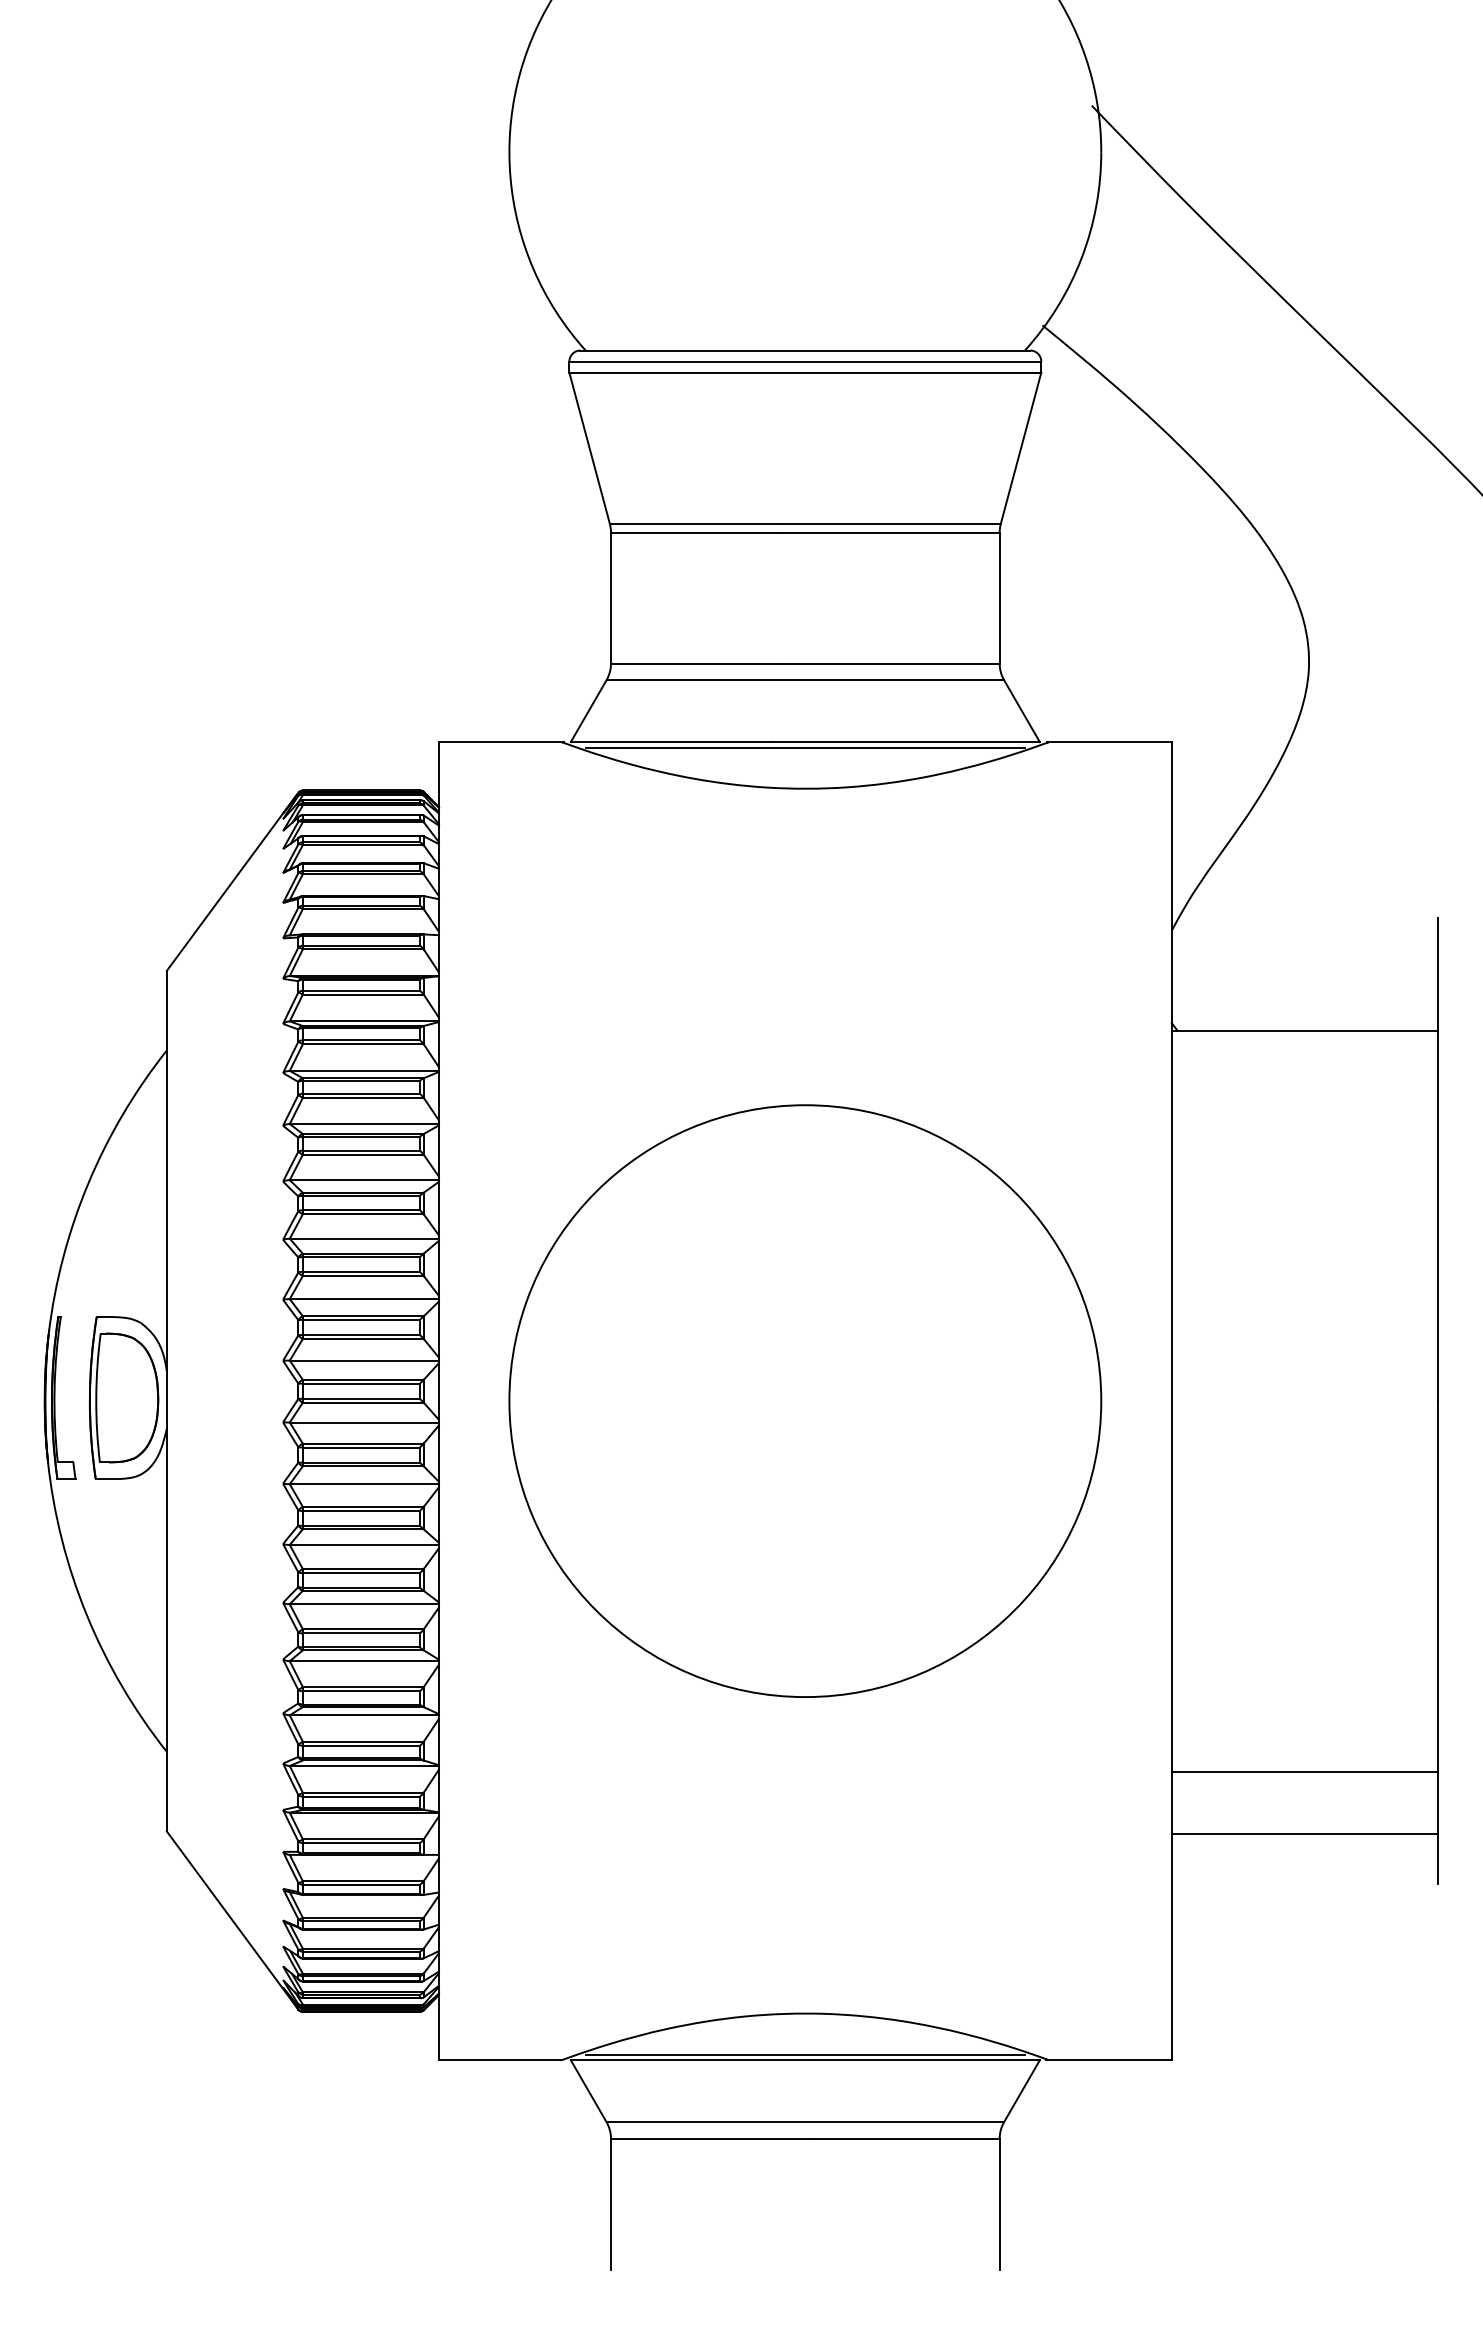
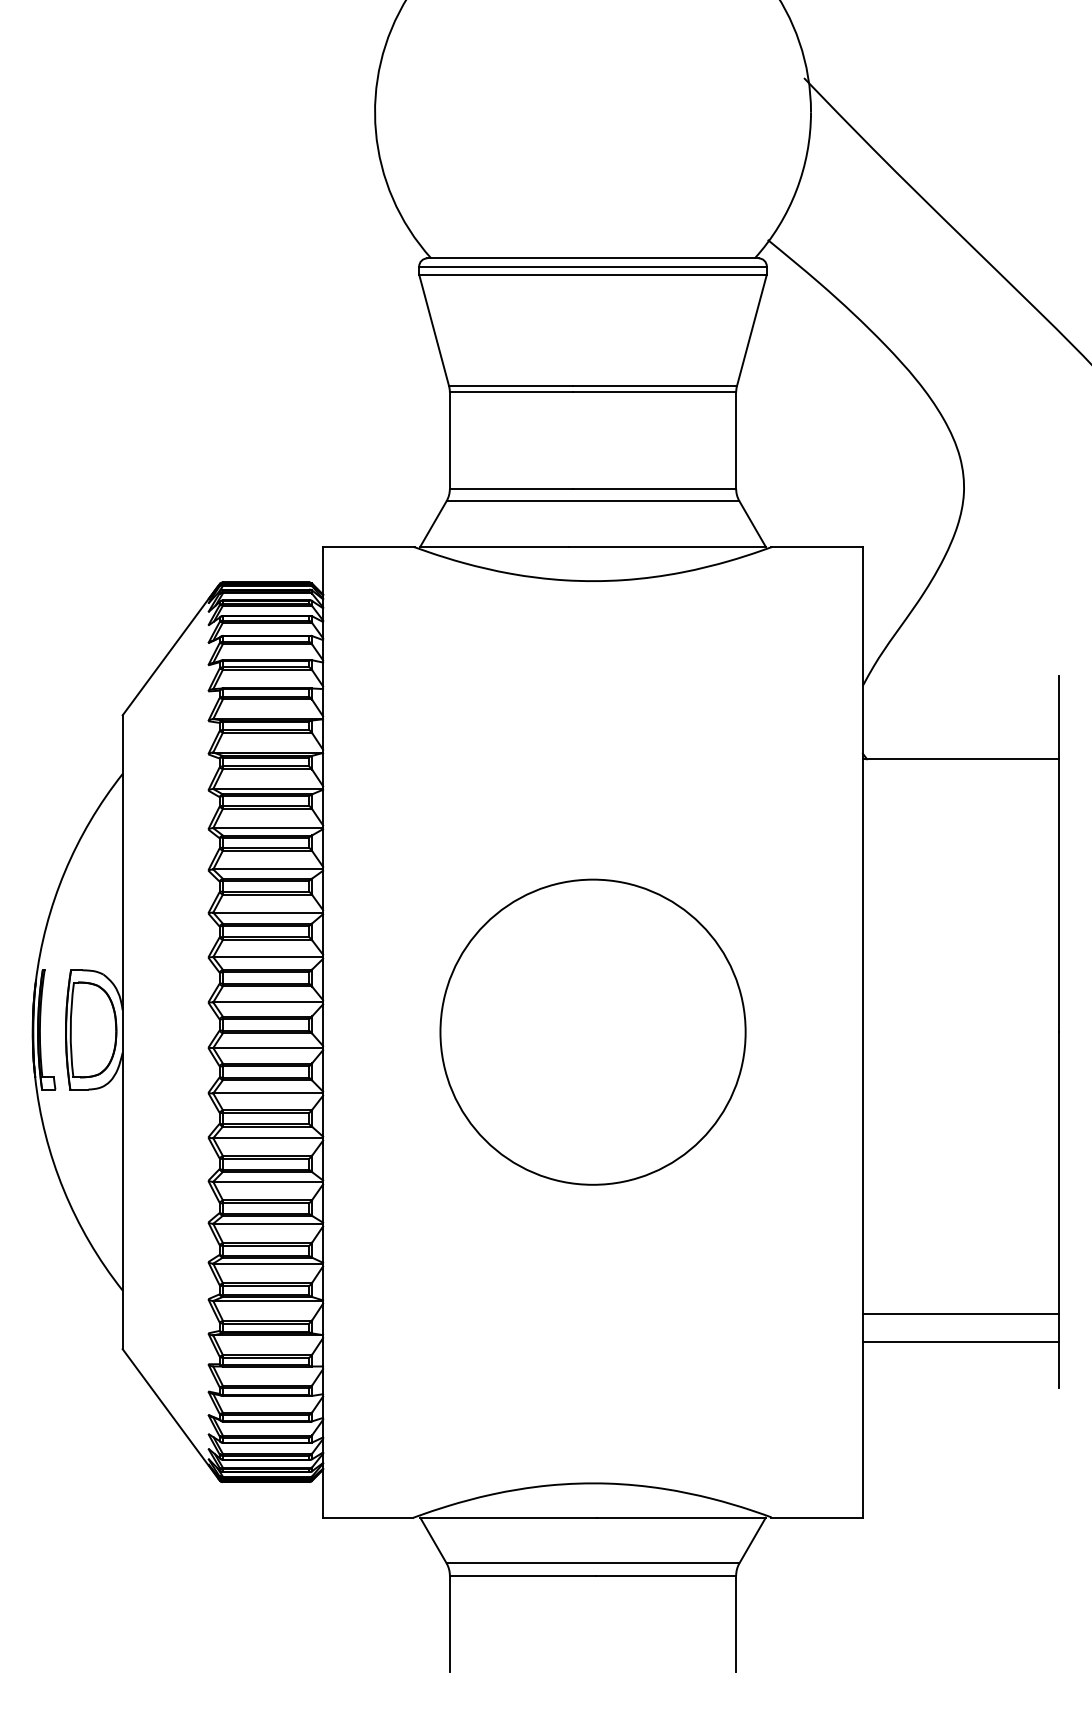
line: (804, 747) -> (592, 550), removed
circle: (805, 1400) -> (593, 1031), size x0.7
line: (1304, 1771) -> (960, 1341), moved
line: (1304, 1834) -> (960, 1314), moved
line: (804, 2054) -> (592, 1513), removed

